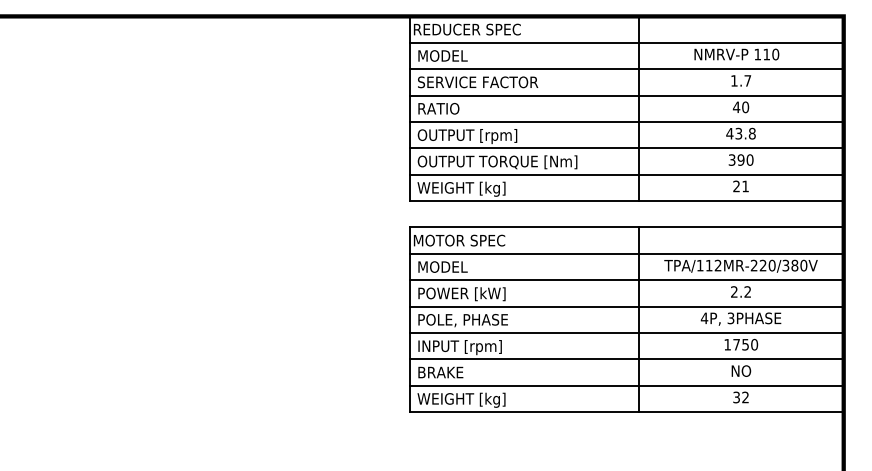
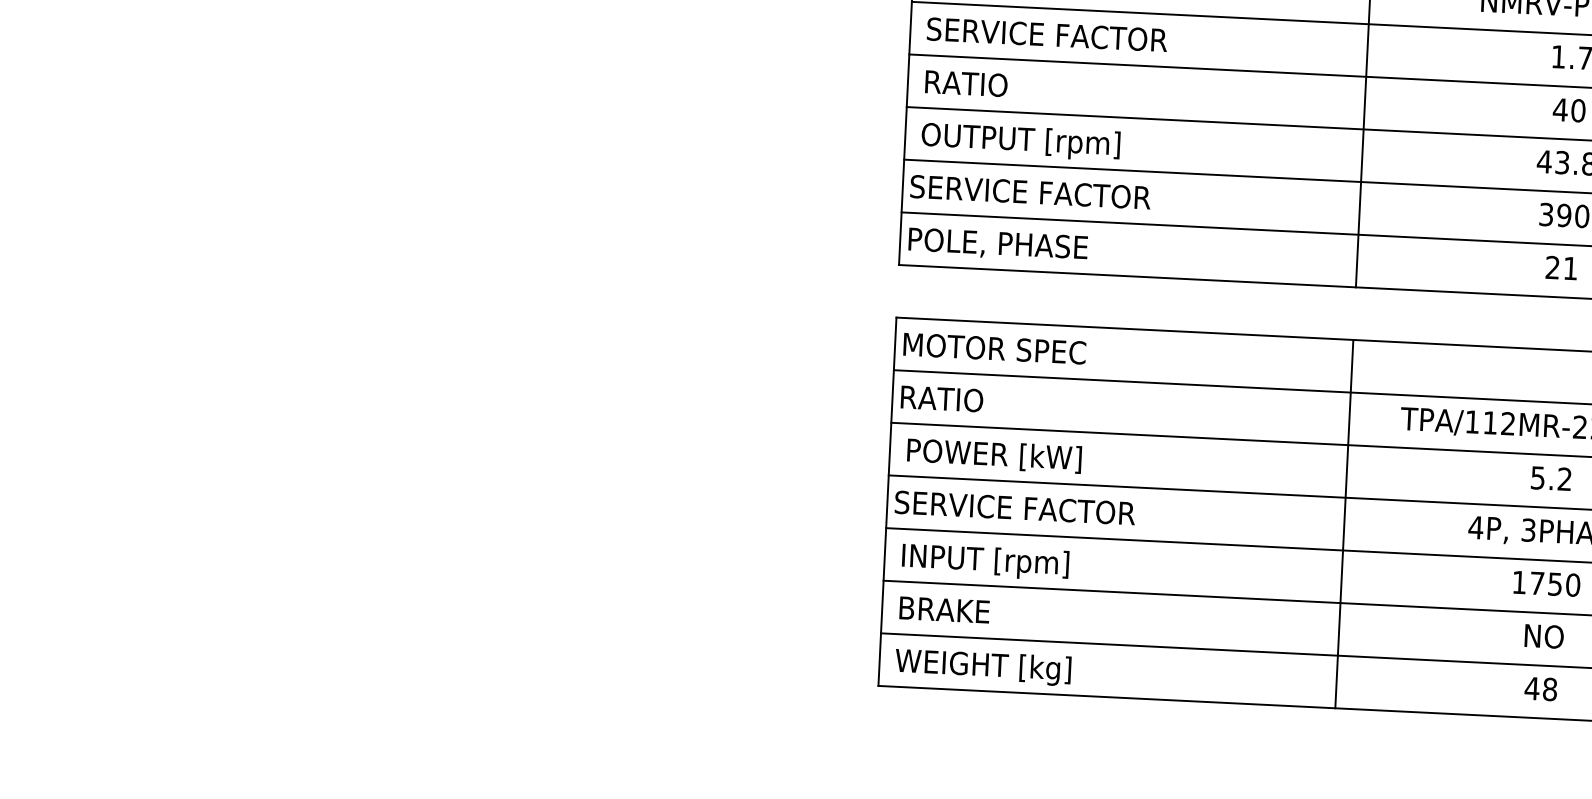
text: (495, 162) -> (1074, 196), OUTPUT TORQUE [Nm] -> SERVICE FACTOR
text: (459, 188) -> (999, 244), WEIGHT [kg] -> POLE, PHASE
text: (440, 266) -> (954, 398), MODEL -> RATIO
text: (734, 291) -> (1538, 476), 2.2 -> 5.2
text: (473, 320) -> (1014, 509), POLE, PHASE -> SERVICE FACTOR
text: (740, 397) -> (1539, 688), 32 -> 48

